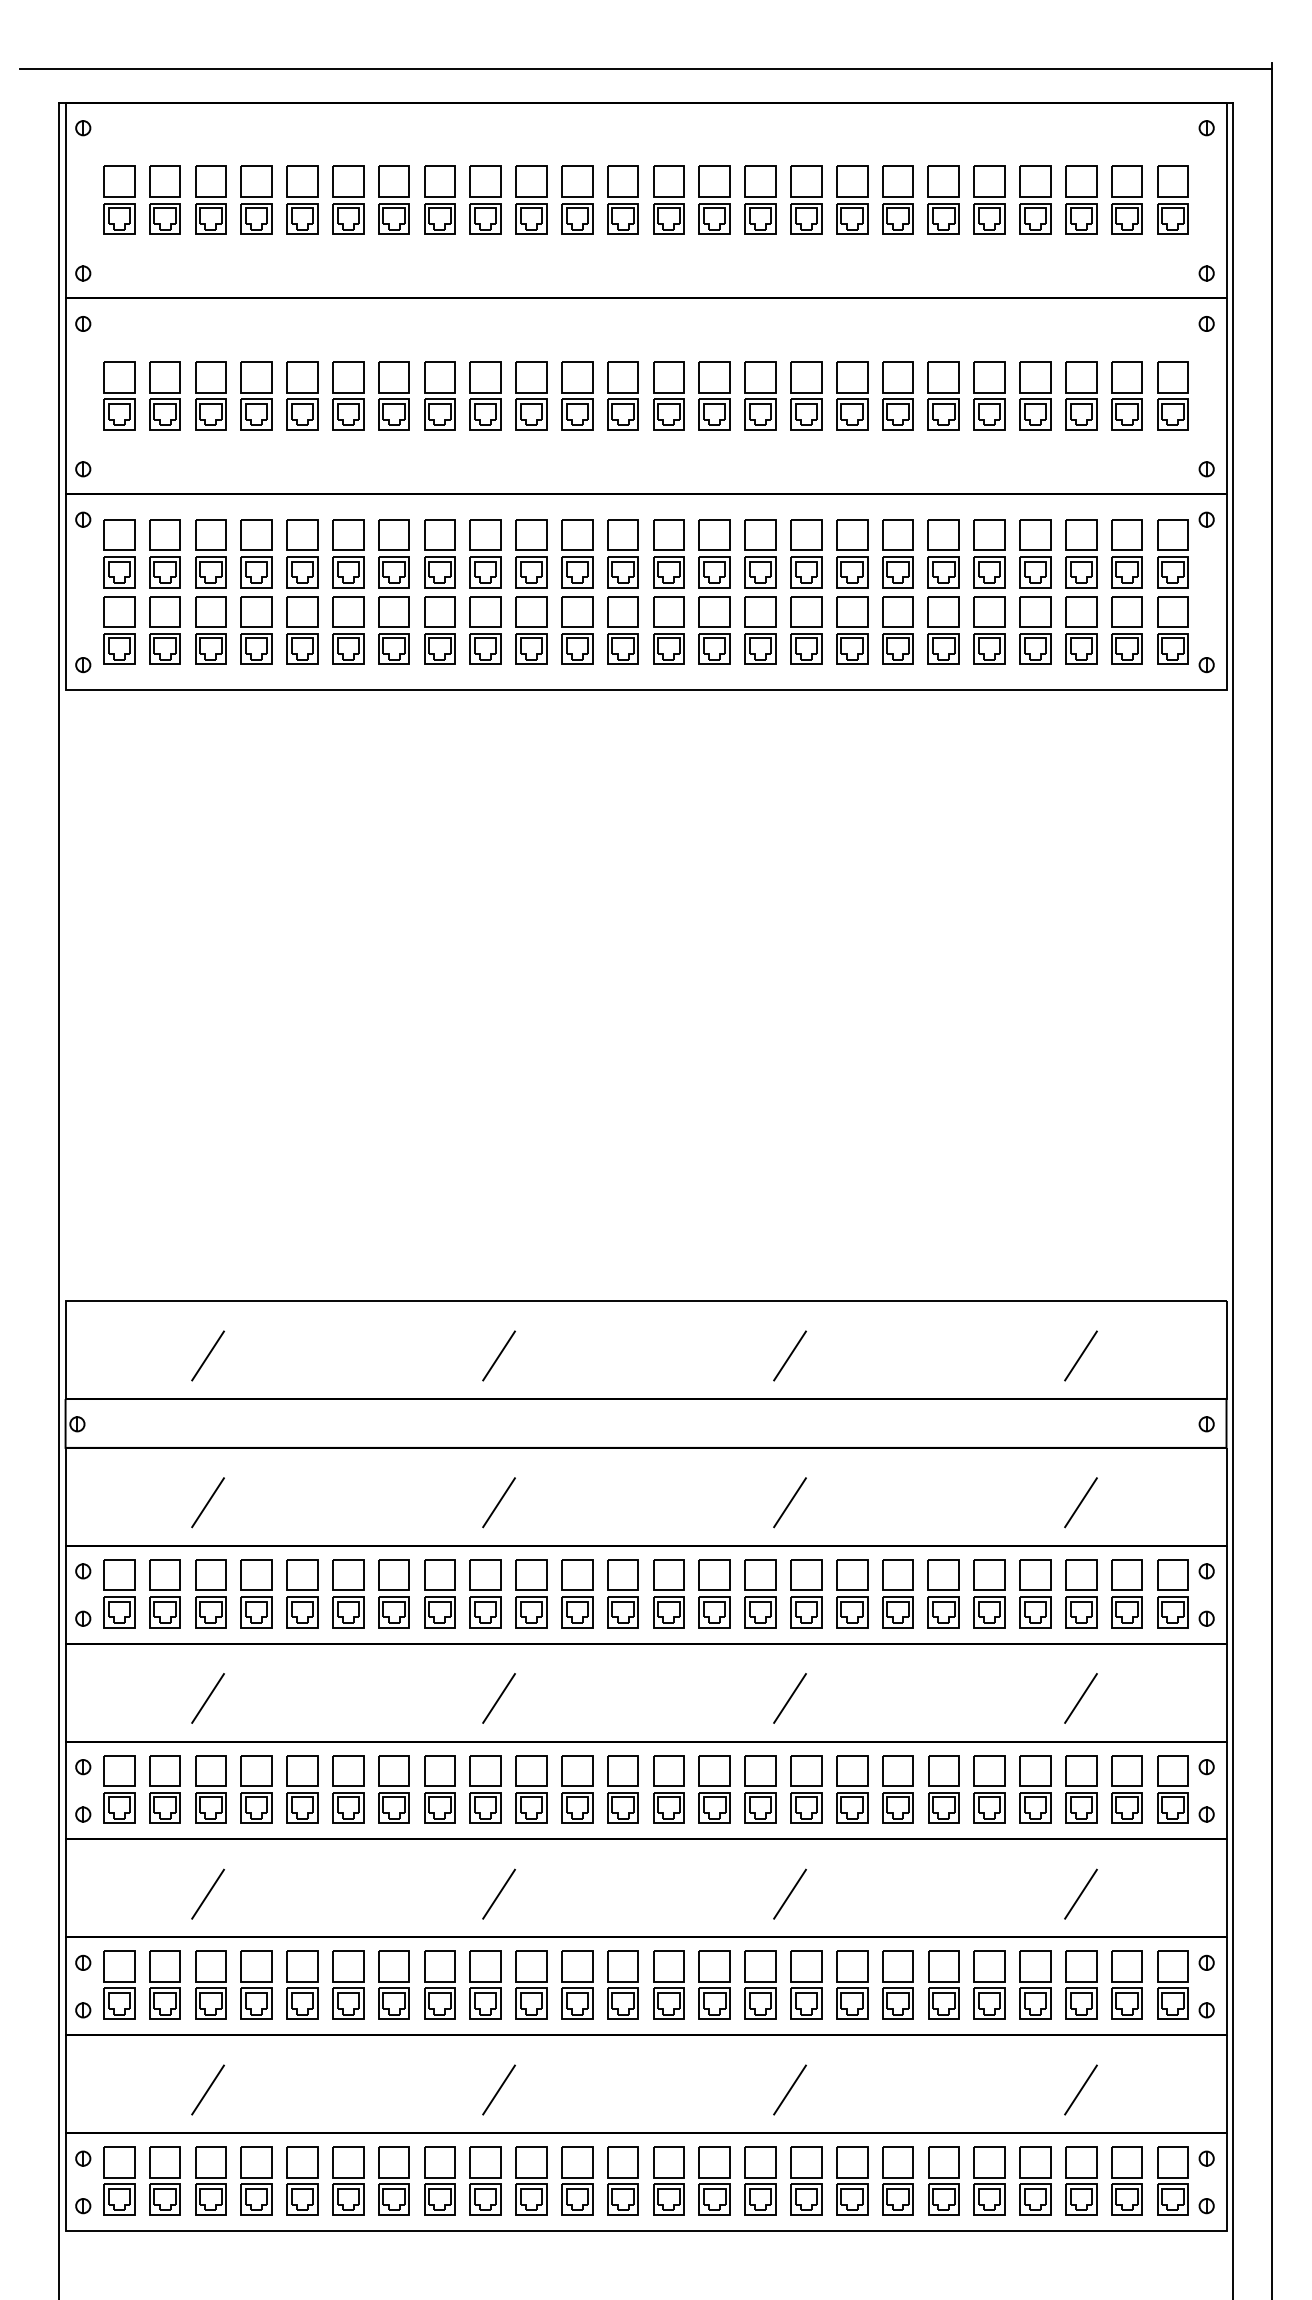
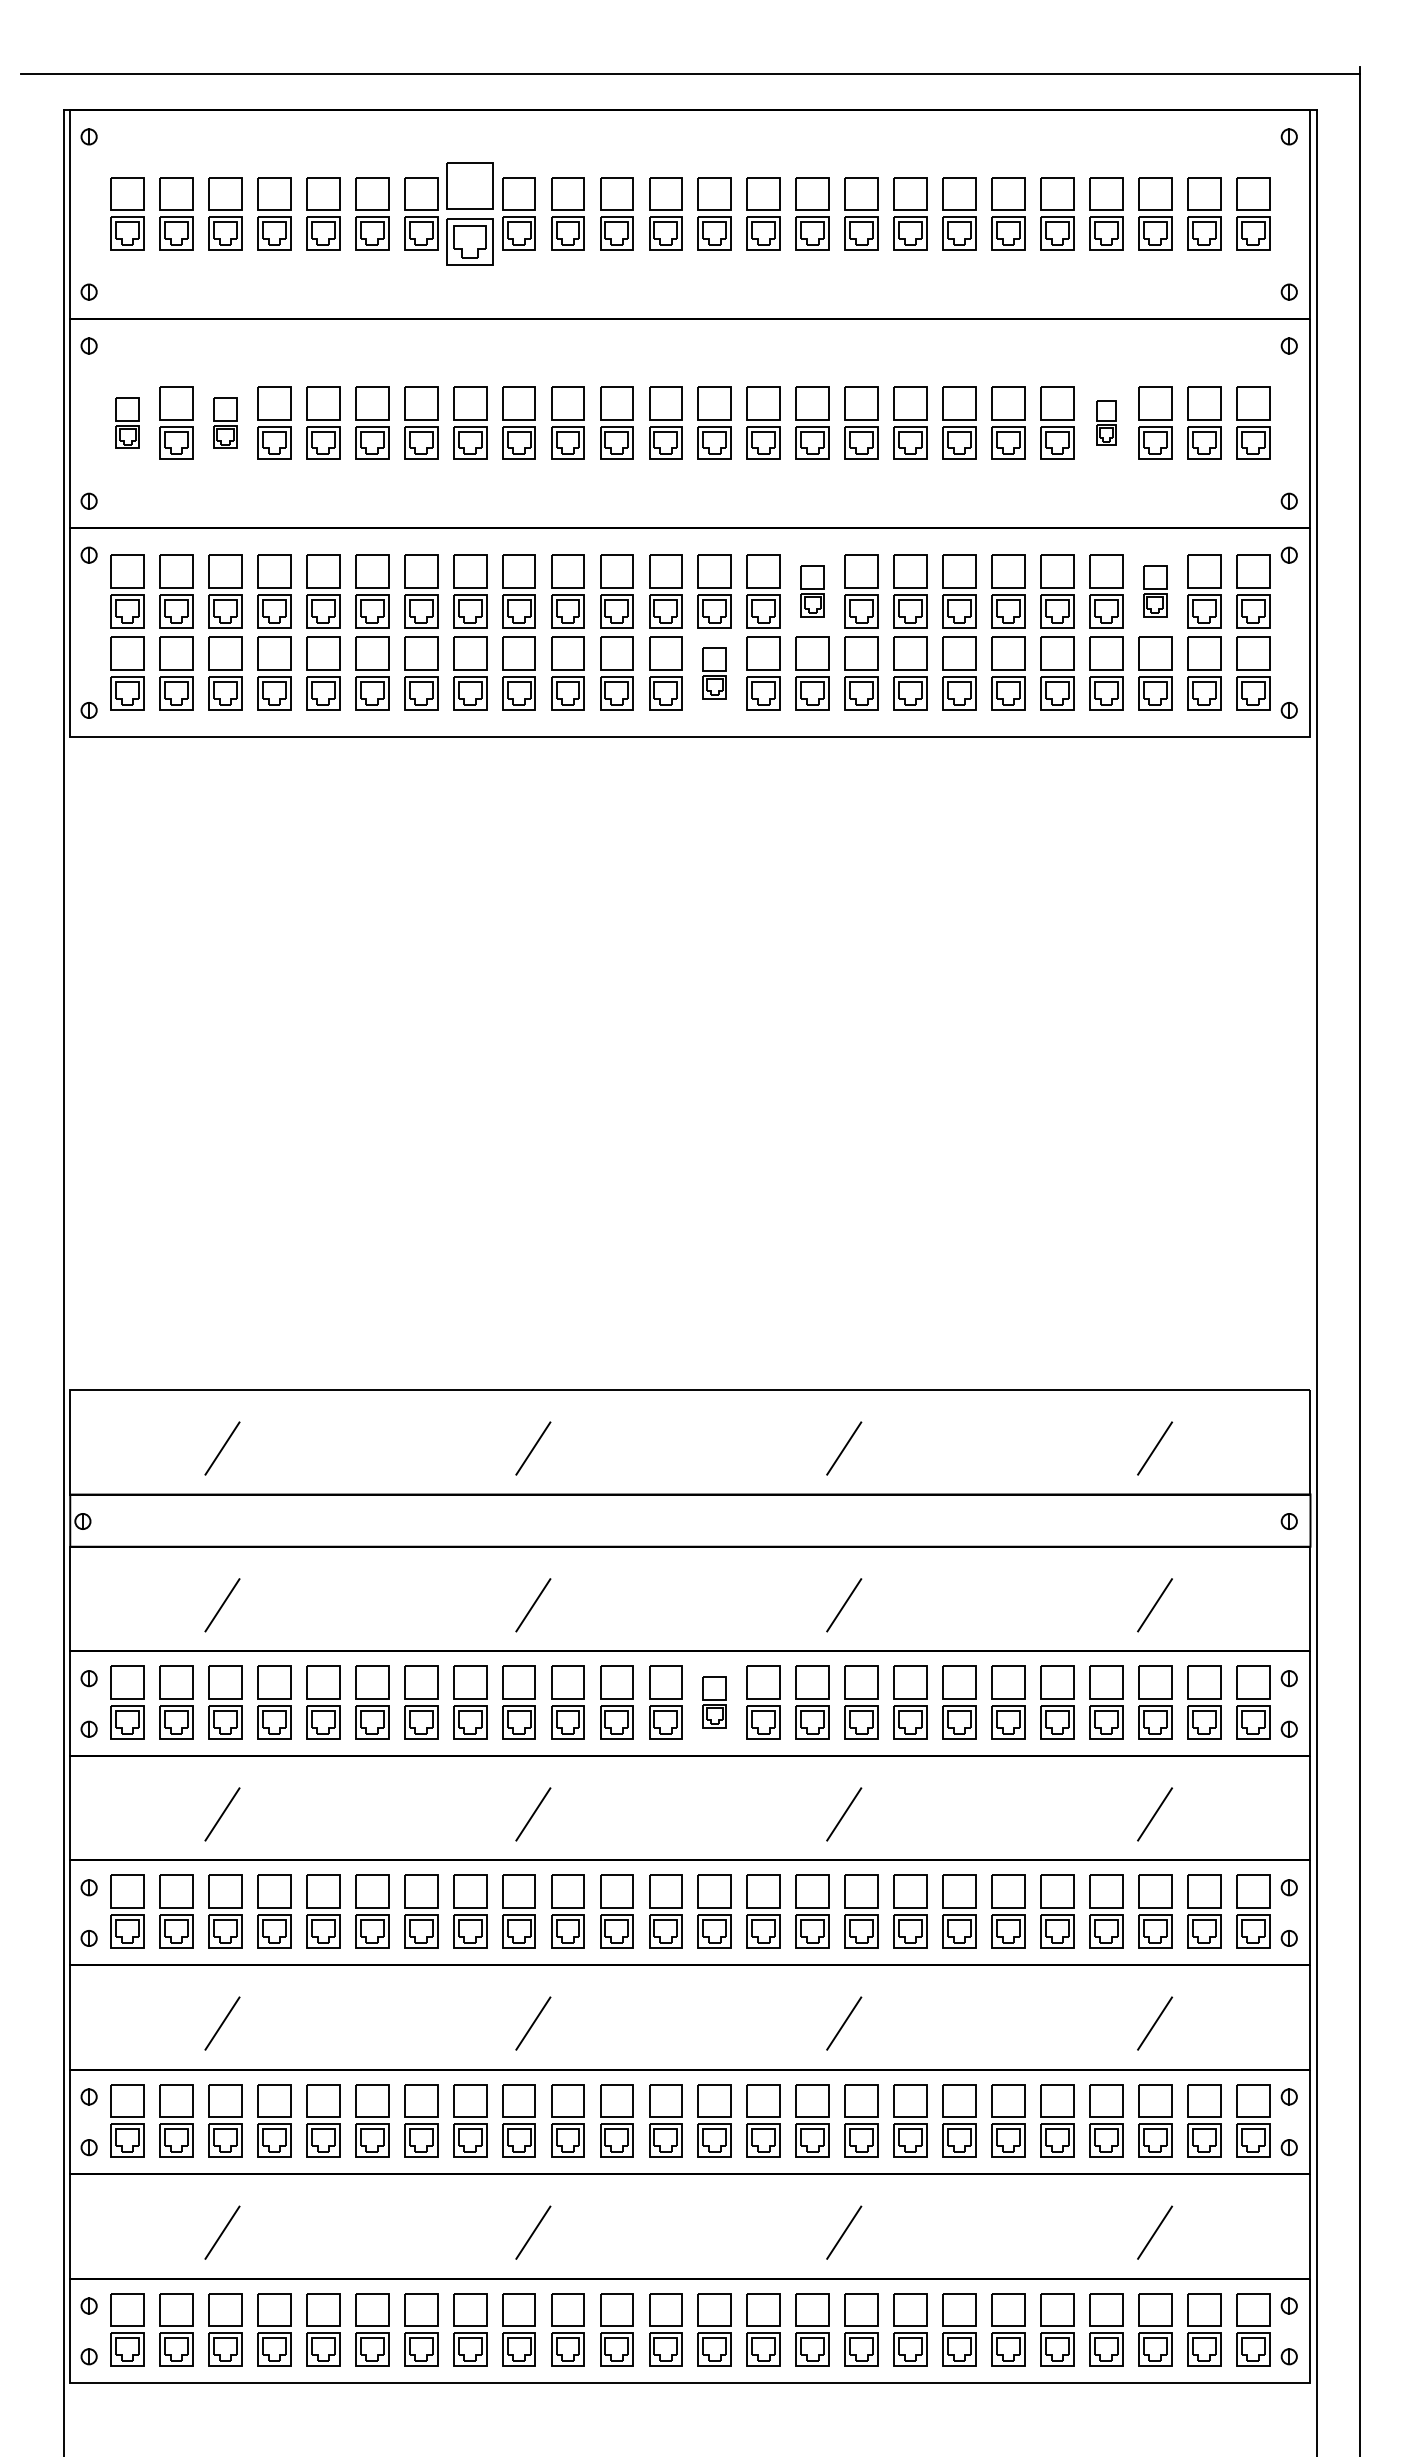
part: (439, 199) -> (469, 213), size x1.4
part: (119, 395) -> (127, 422), size x0.7
part: (210, 395) -> (225, 422), size x0.7
part: (1035, 395) -> (1106, 422), size x0.6
part: (760, 553) -> (812, 591), size x0.7
part: (1081, 553) -> (1155, 591), size x0.7
part: (668, 630) -> (714, 673), size x0.7
part: (668, 1593) -> (714, 1702), size x0.7

